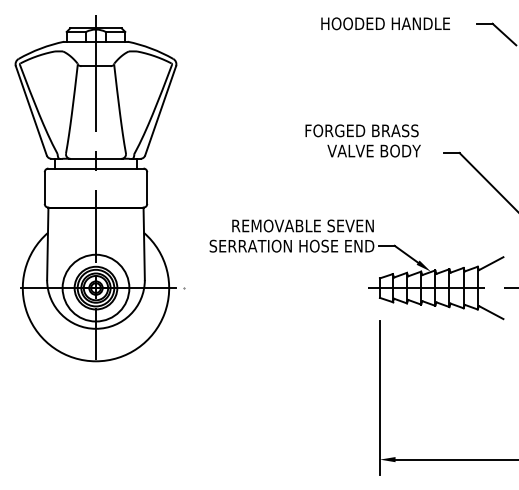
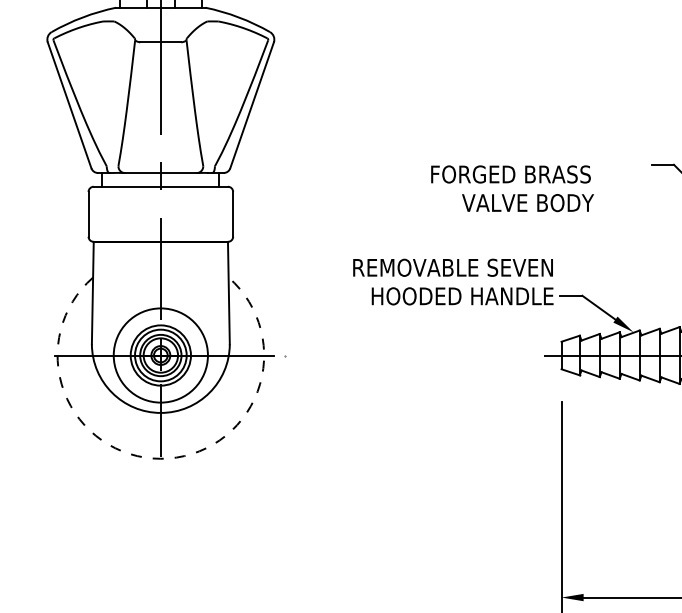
text: (362, 140) -> (511, 188), moved
text: (291, 245) -> (436, 295), SERRATION HOSE END -> HOODED HANDLE
arc: (96, 361) -> (161, 459), solid -> dashed

